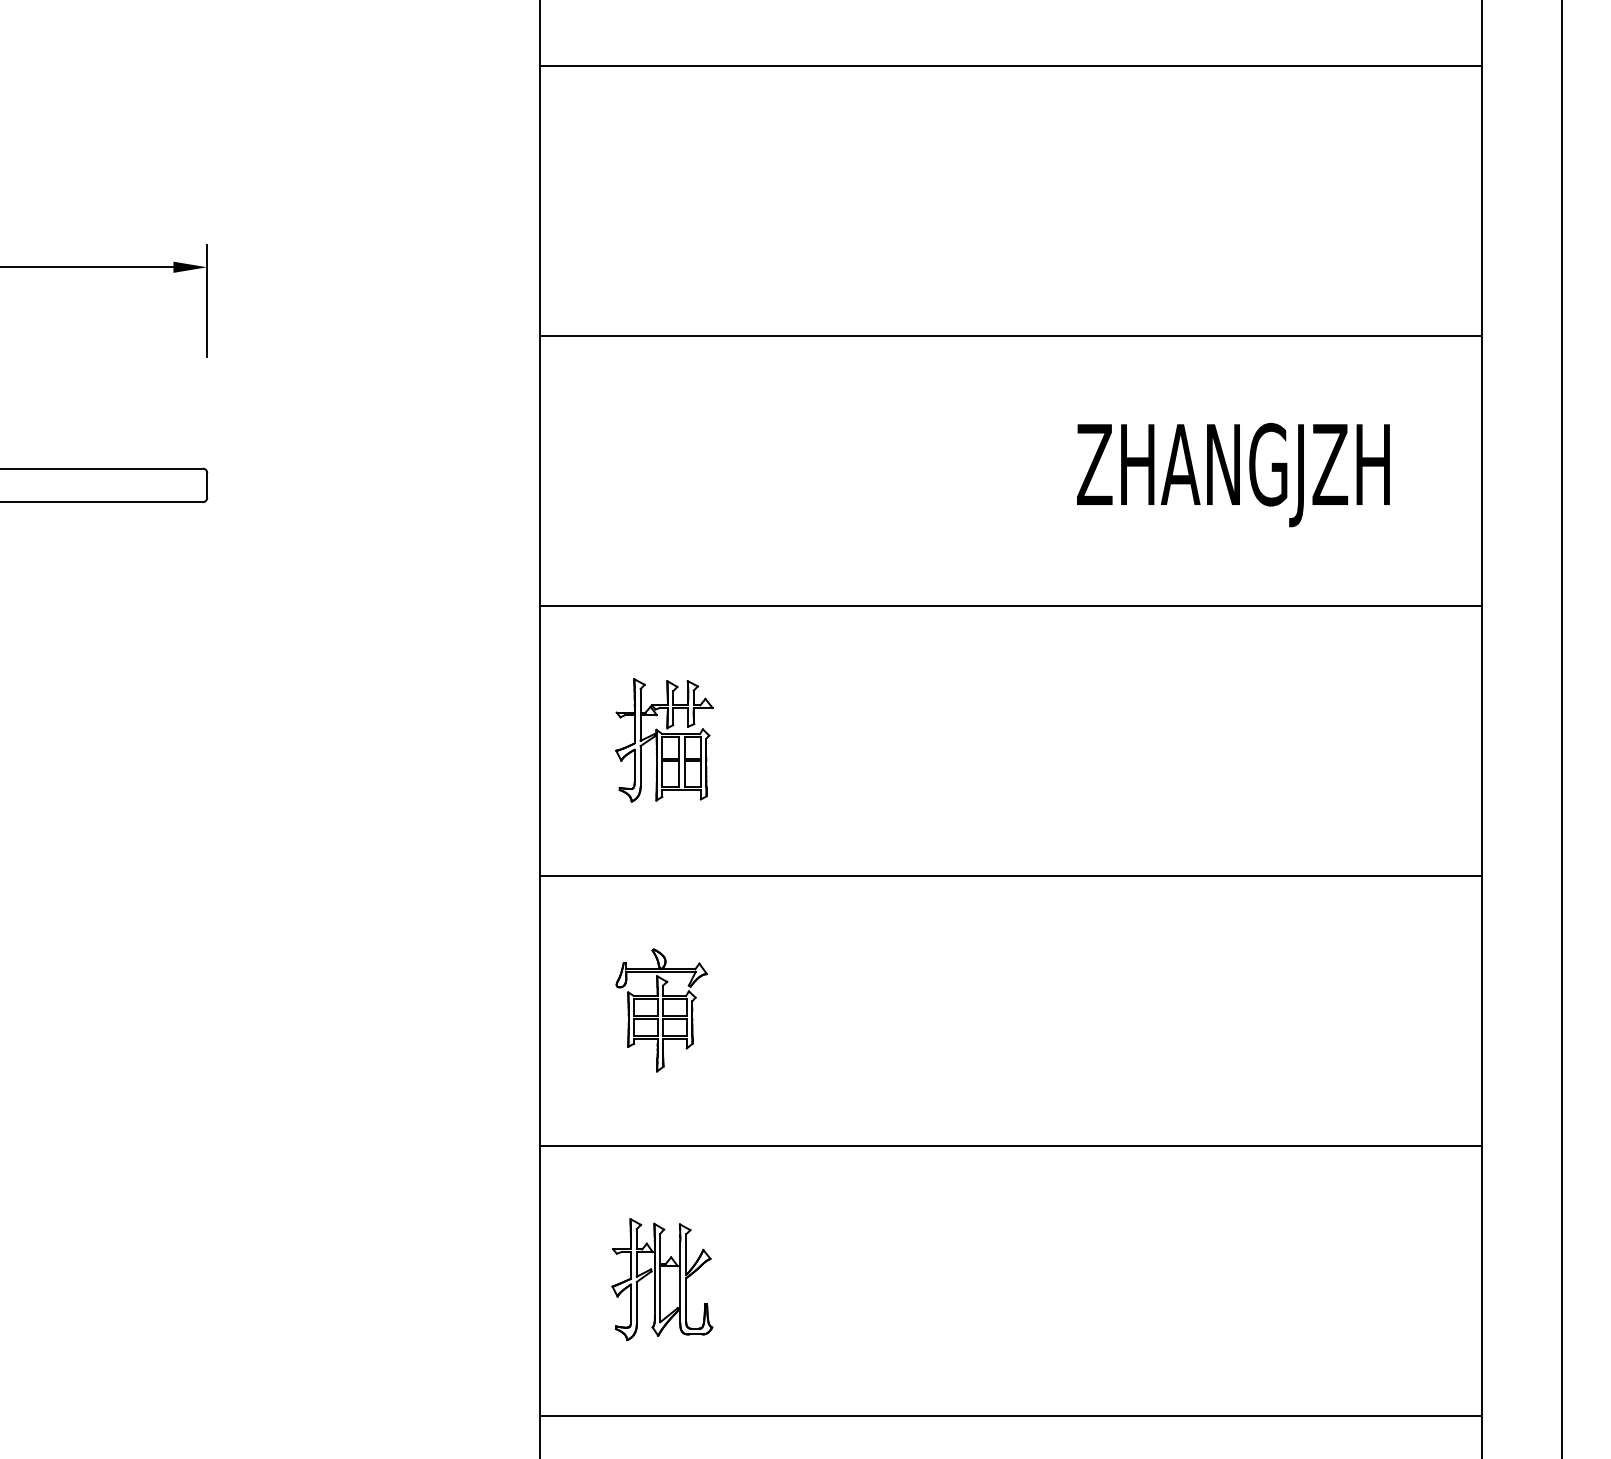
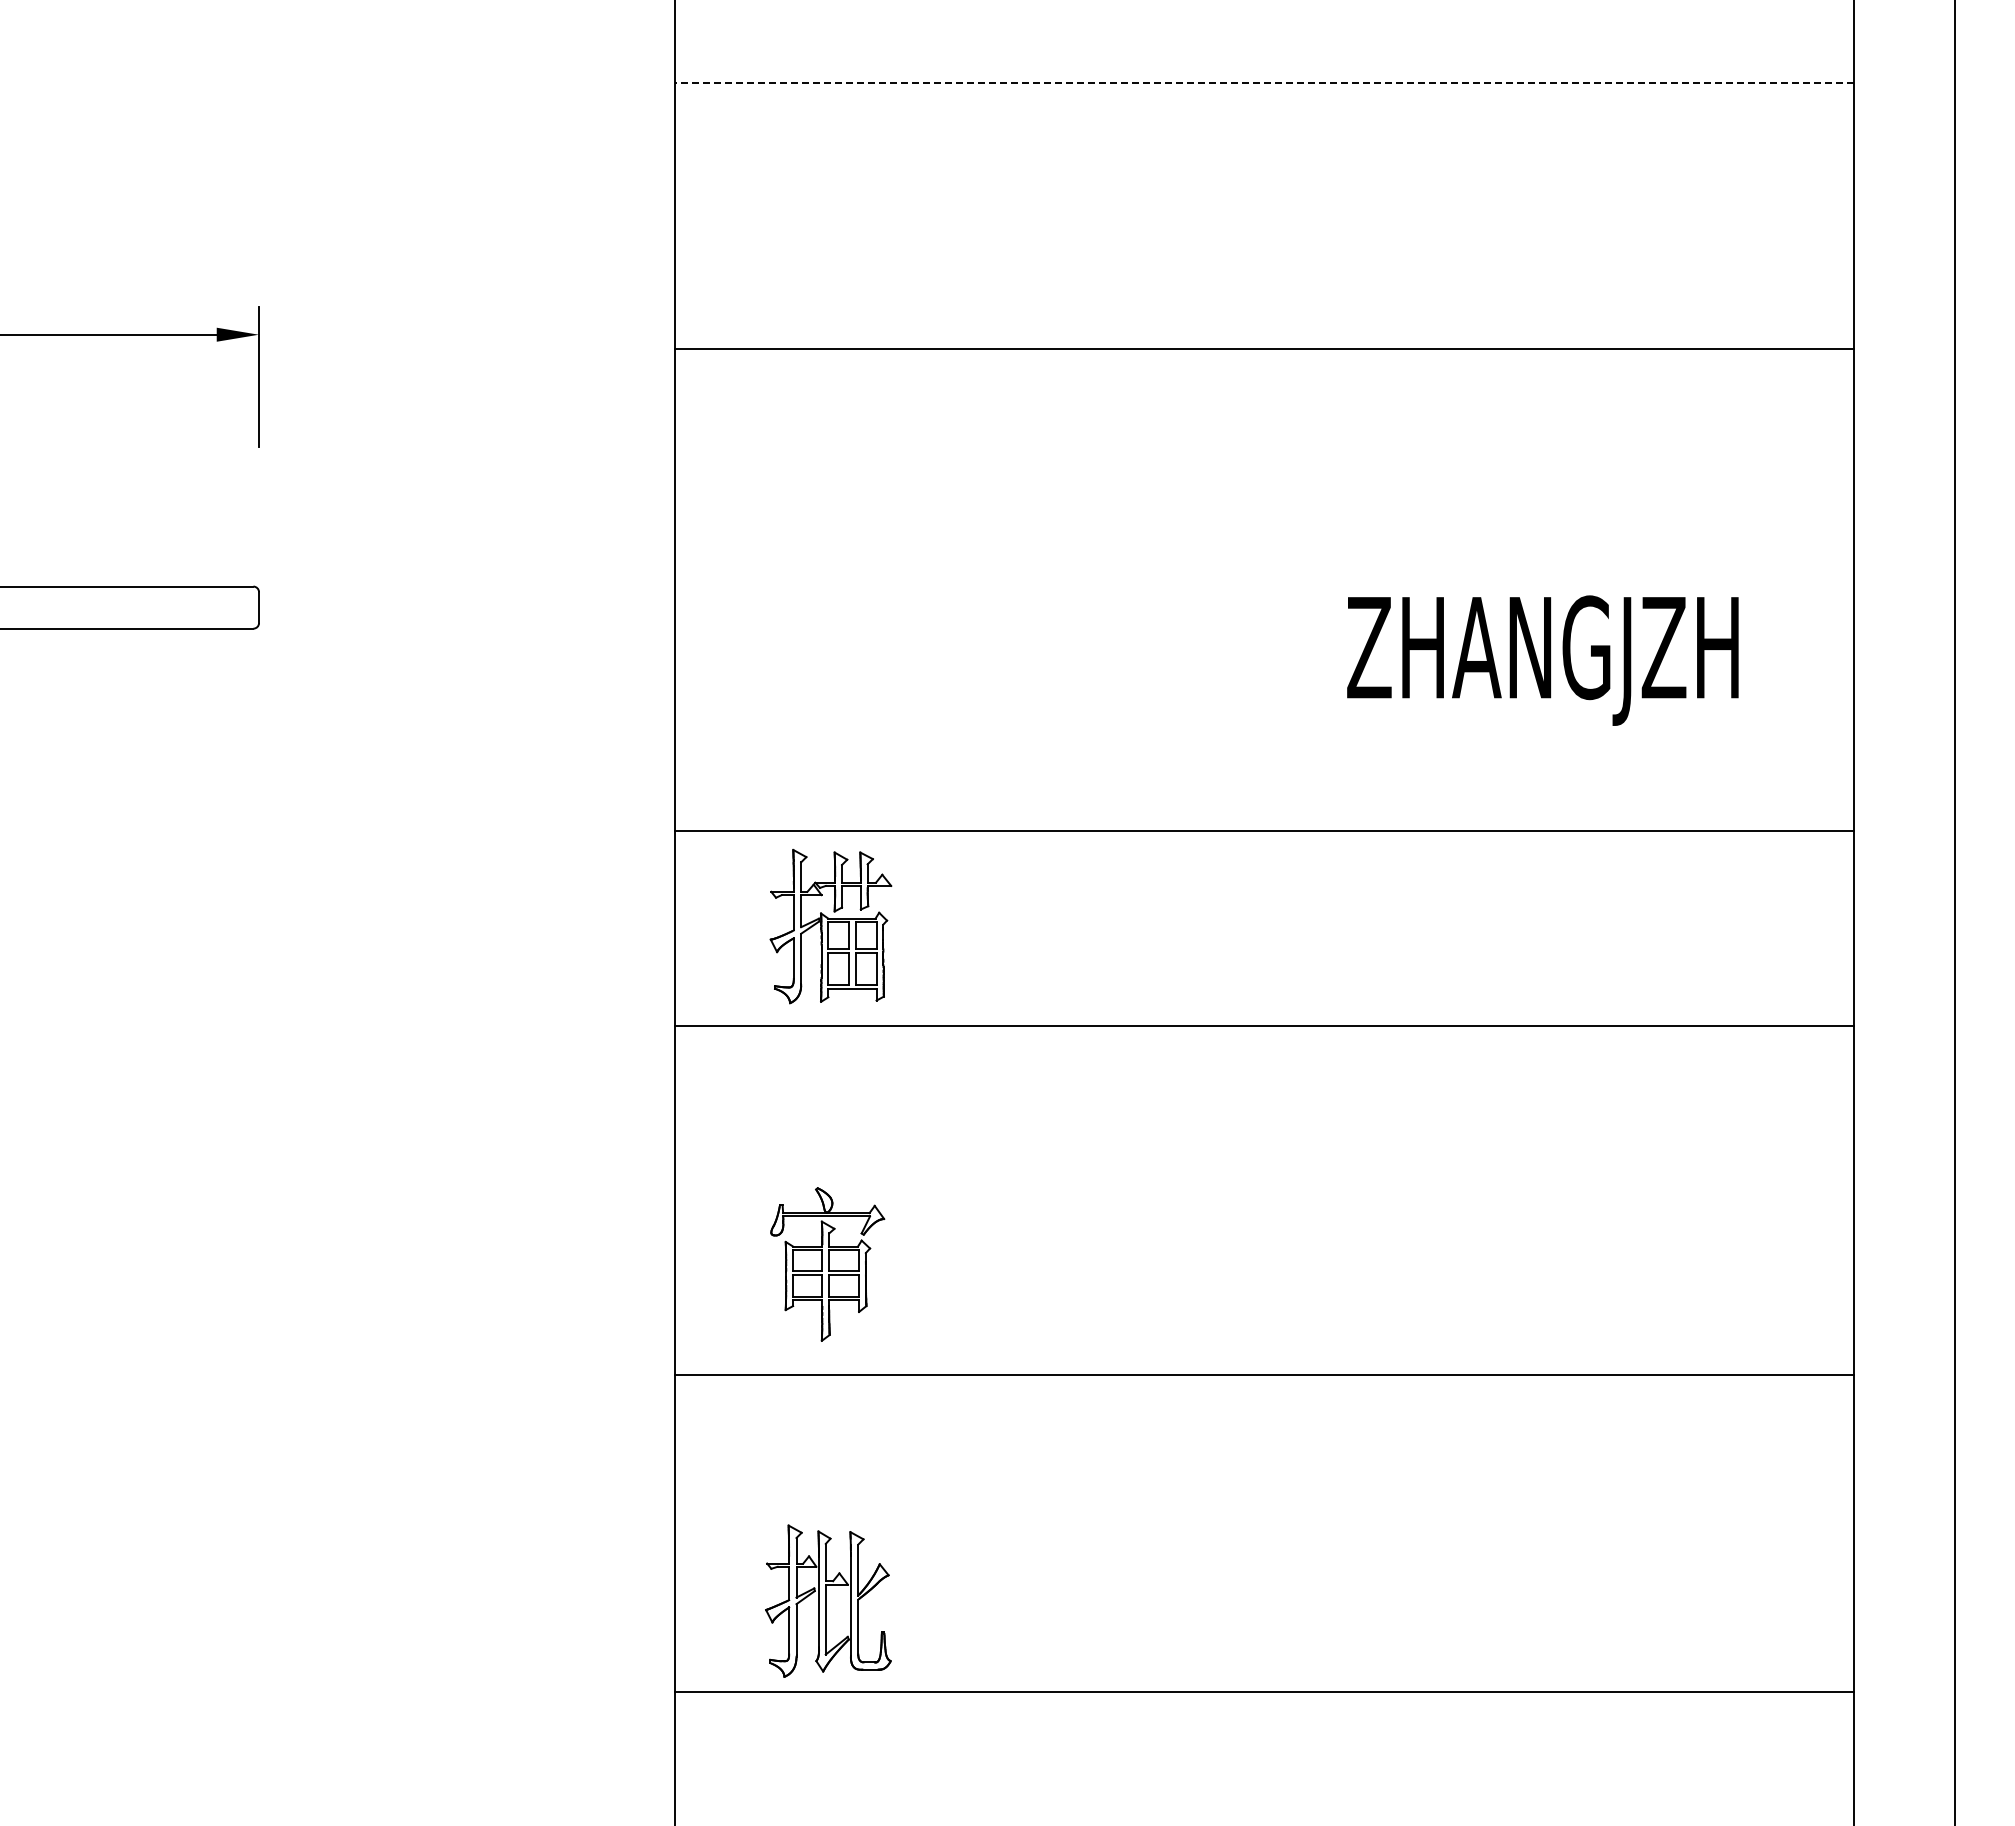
line: (1010, 66) -> (1263, 83), solid -> dashed
line: (1010, 335) -> (1263, 348), moved
text: (1233, 474) -> (1542, 660), moved
line: (1010, 606) -> (1263, 831), moved
line: (1010, 876) -> (1263, 1026), moved
line: (1010, 1145) -> (1263, 1374), moved
line: (1010, 1415) -> (1263, 1692), moved

